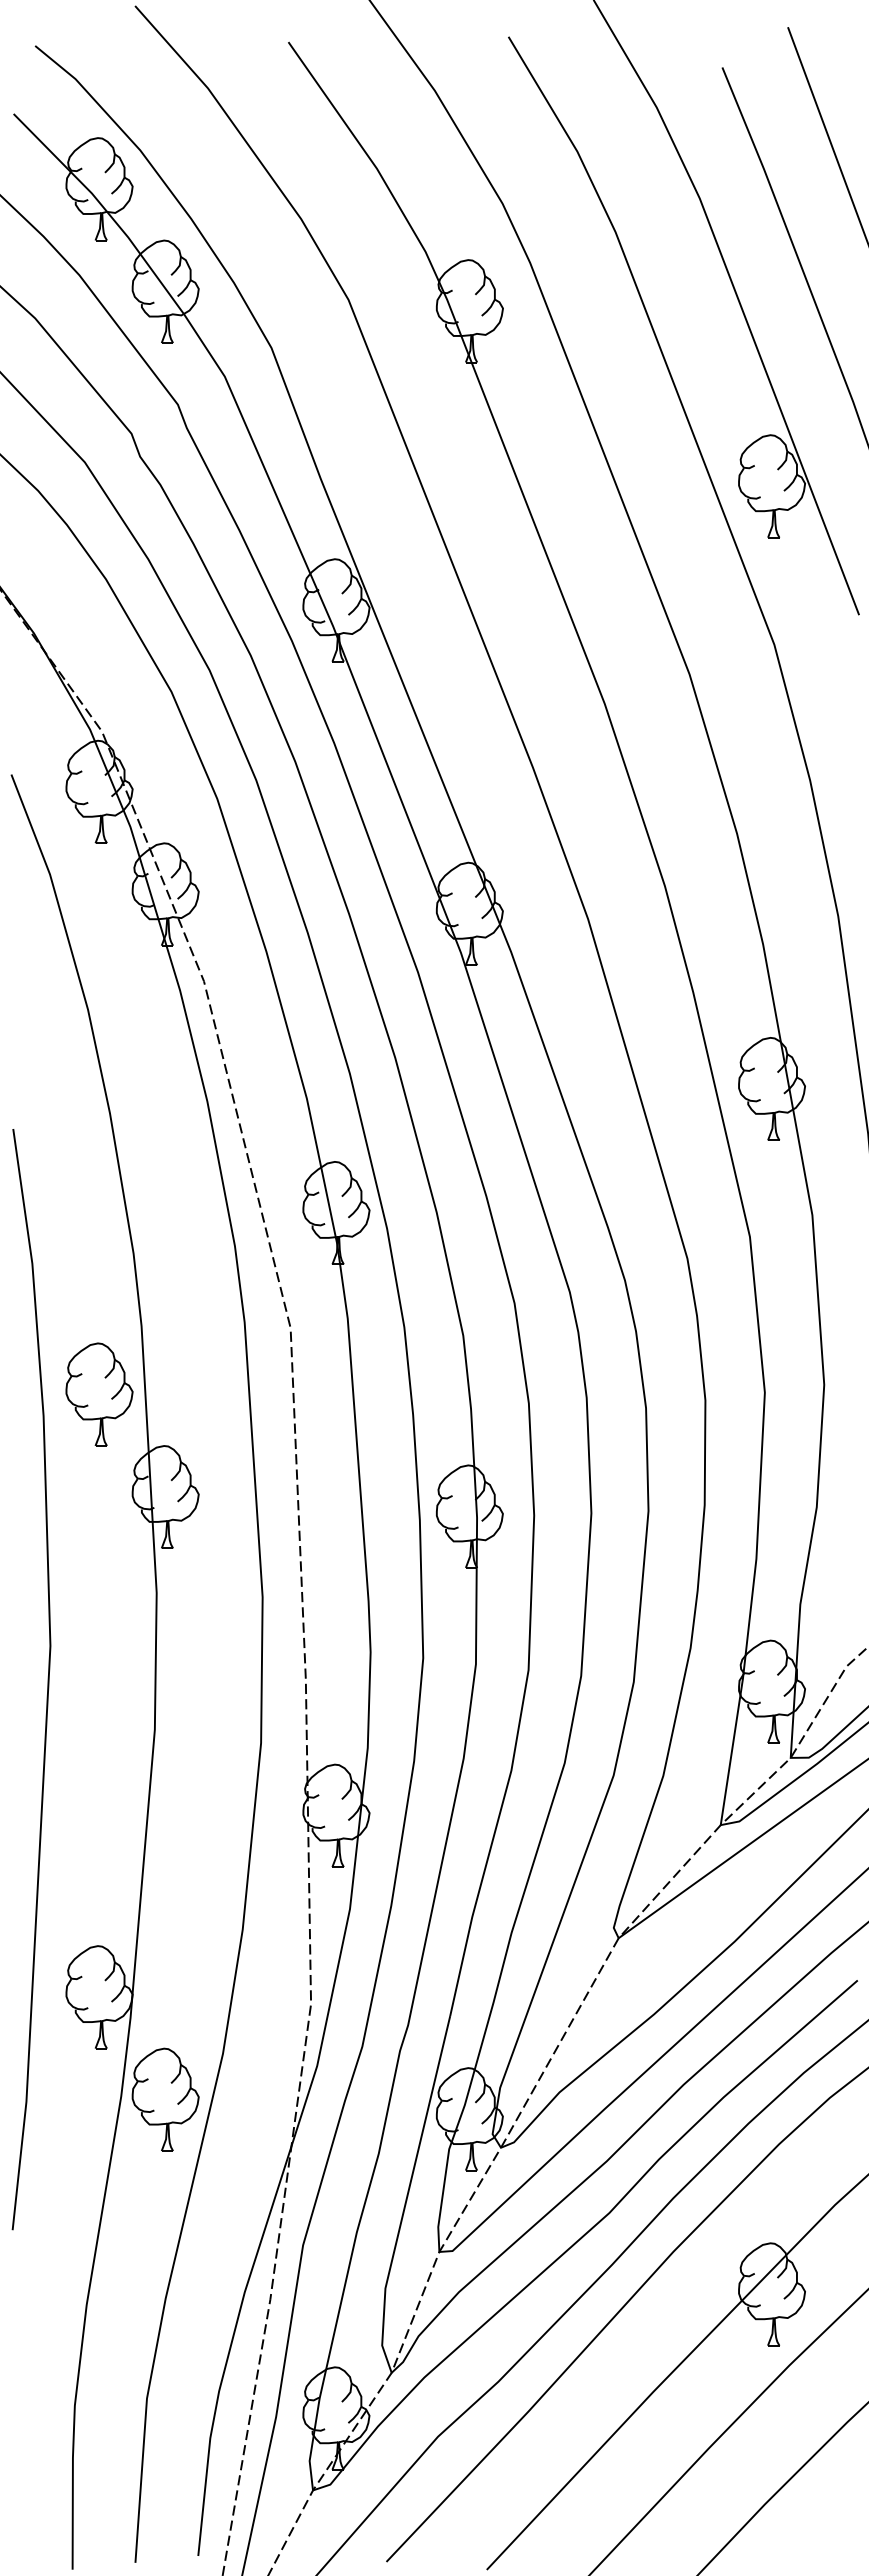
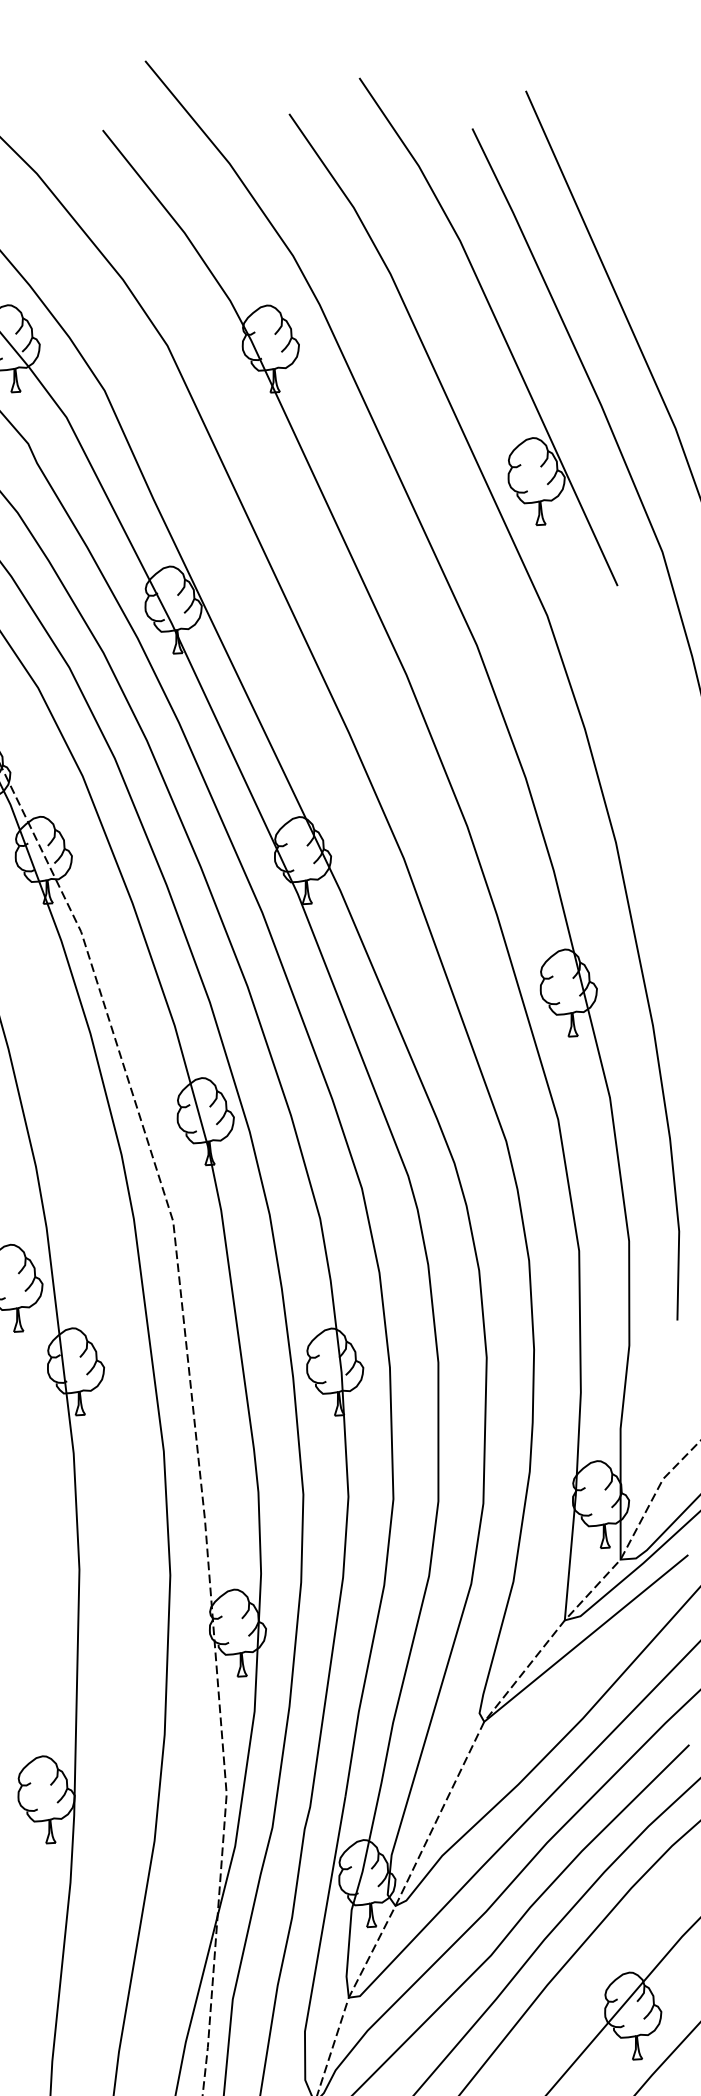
part: (165, 2099) -> (108, 1882), removed

